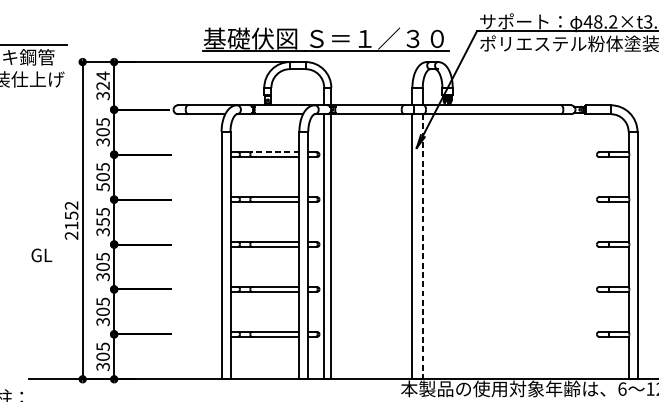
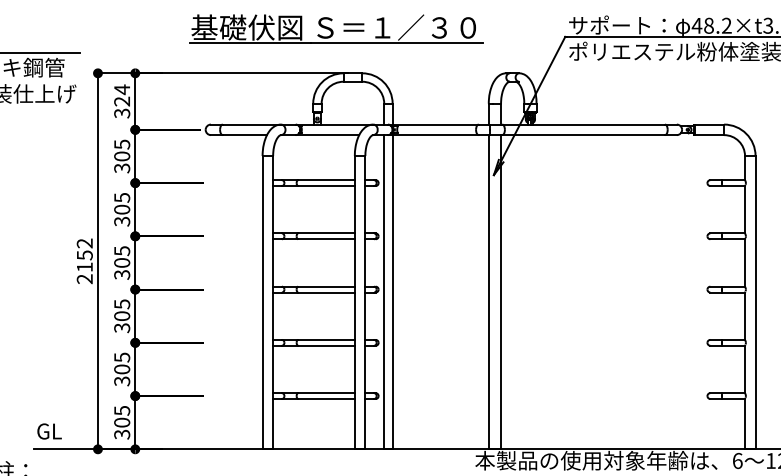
part: (326, 39) -> (336, 28), moved
line: (274, 152) -> (325, 180), dashed -> solid
text: (102, 186) -> (121, 220), 505 -> 305
text: (103, 222) -> (122, 263), 355 -> 305
line: (423, 246) -> (501, 292), dashed -> solid
text: (41, 255) -> (49, 431), moved

